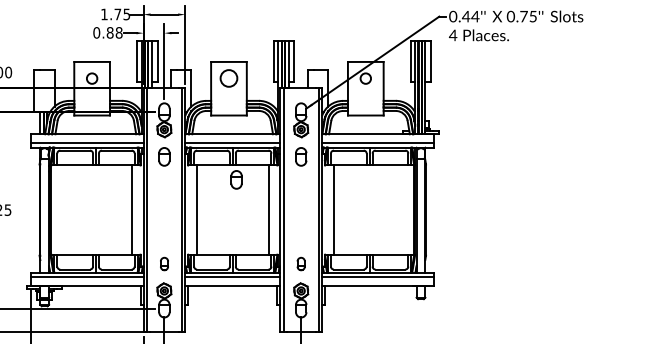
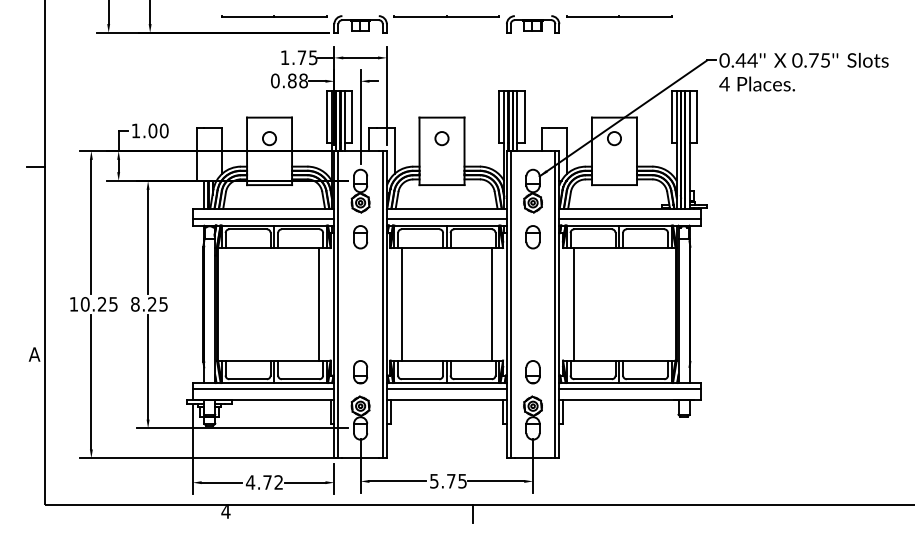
circle: (228, 78) -> (441, 138), size x0.62
part: (236, 180) -> (451, 266), removed
part: (164, 264) -> (360, 372), size x1.43
part: (300, 264) -> (532, 372), size x1.43

